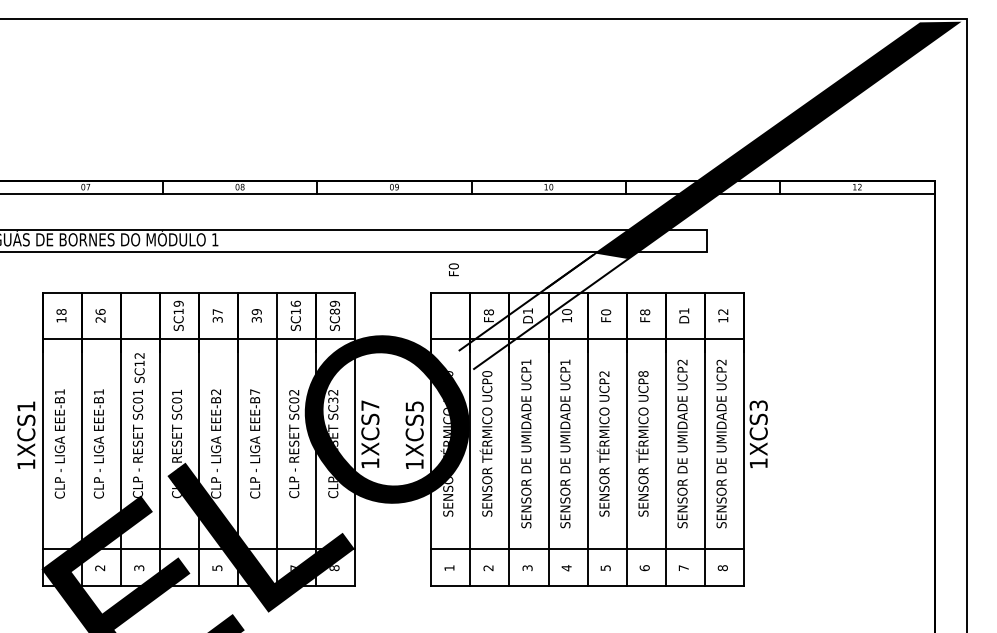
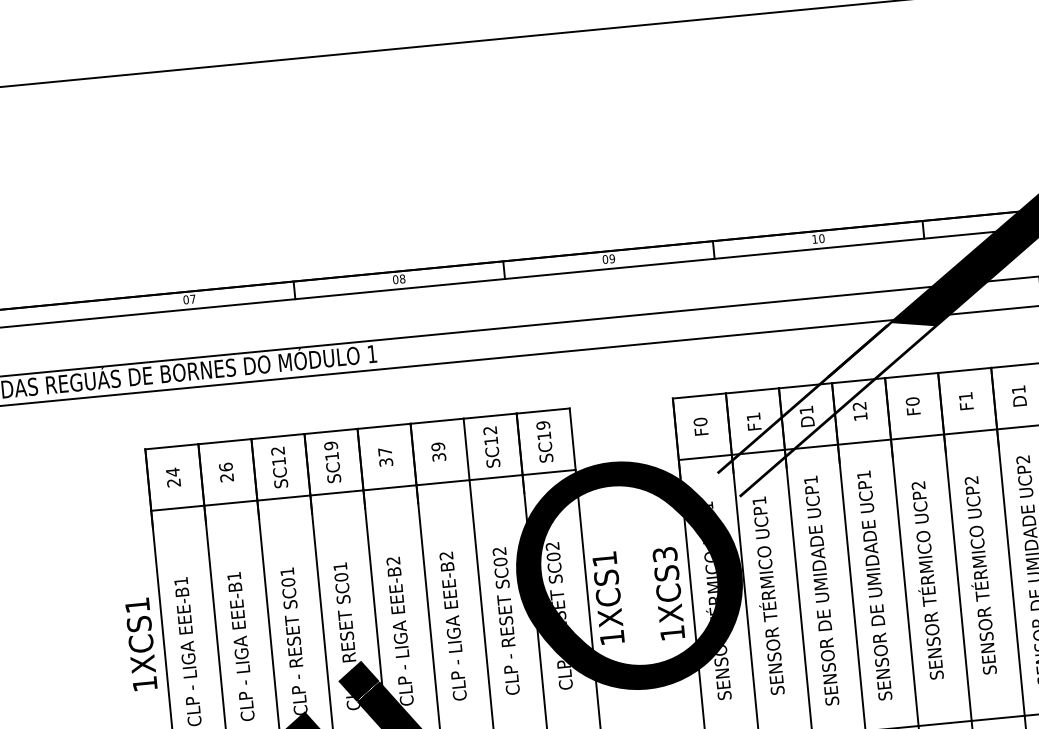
text: (453, 269) -> (700, 426), moved
text: (295, 303) -> (489, 430), SC16 -> SC12
text: (334, 311) -> (543, 435), SC89 -> SC19
text: (567, 311) -> (860, 405), 10 -> 12
text: (488, 312) -> (753, 417), F8 -> F1
text: (645, 312) -> (966, 396), F8 -> F1
text: (61, 315) -> (173, 477), 18 -> 24
text: (139, 367) -> (279, 466), moved
text: (450, 373) -> (709, 504), UCP0 -> UCP1
text: (643, 373) -> (971, 479), UCP8 -> UCP2
text: (487, 374) -> (759, 501), UCP0 -> UCP1
text: (255, 392) -> (446, 556), EEE-B7 -> EEE-B2
text: (333, 400) -> (553, 556), SC32 -> SC02
text: (370, 405) -> (604, 558), 1XCS7 -> 1XCS1
text: (414, 406) -> (664, 554), 1XCS5 -> 1XCS3

